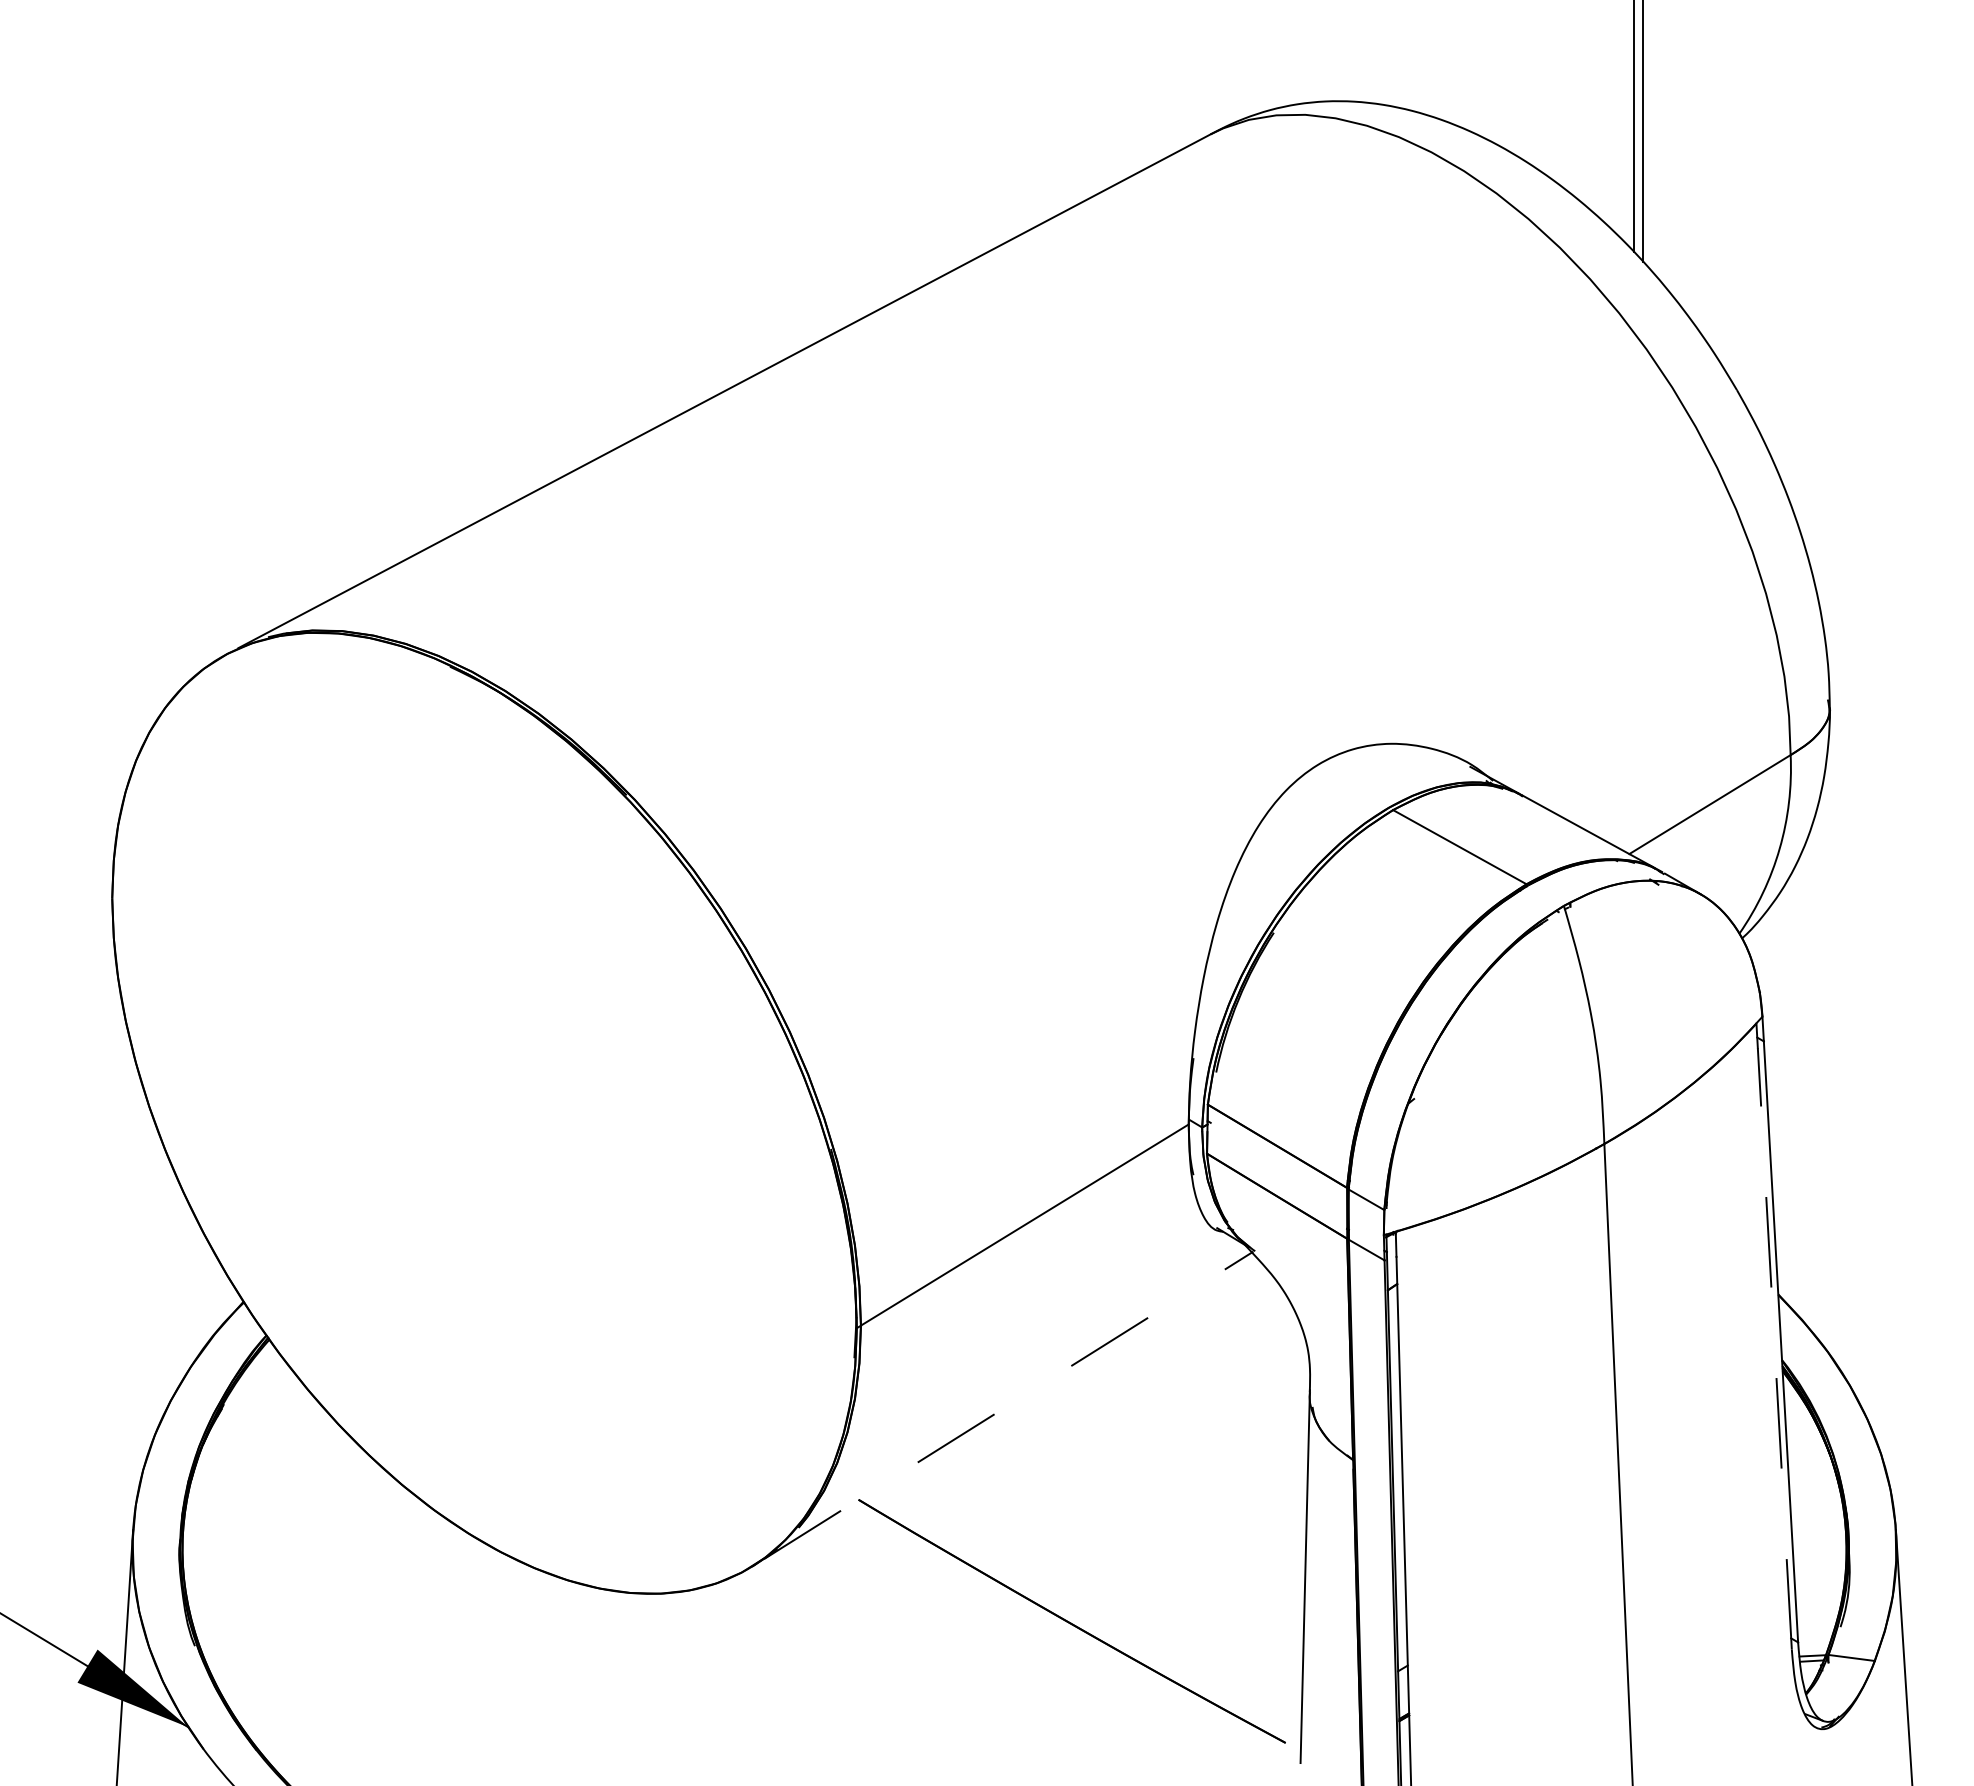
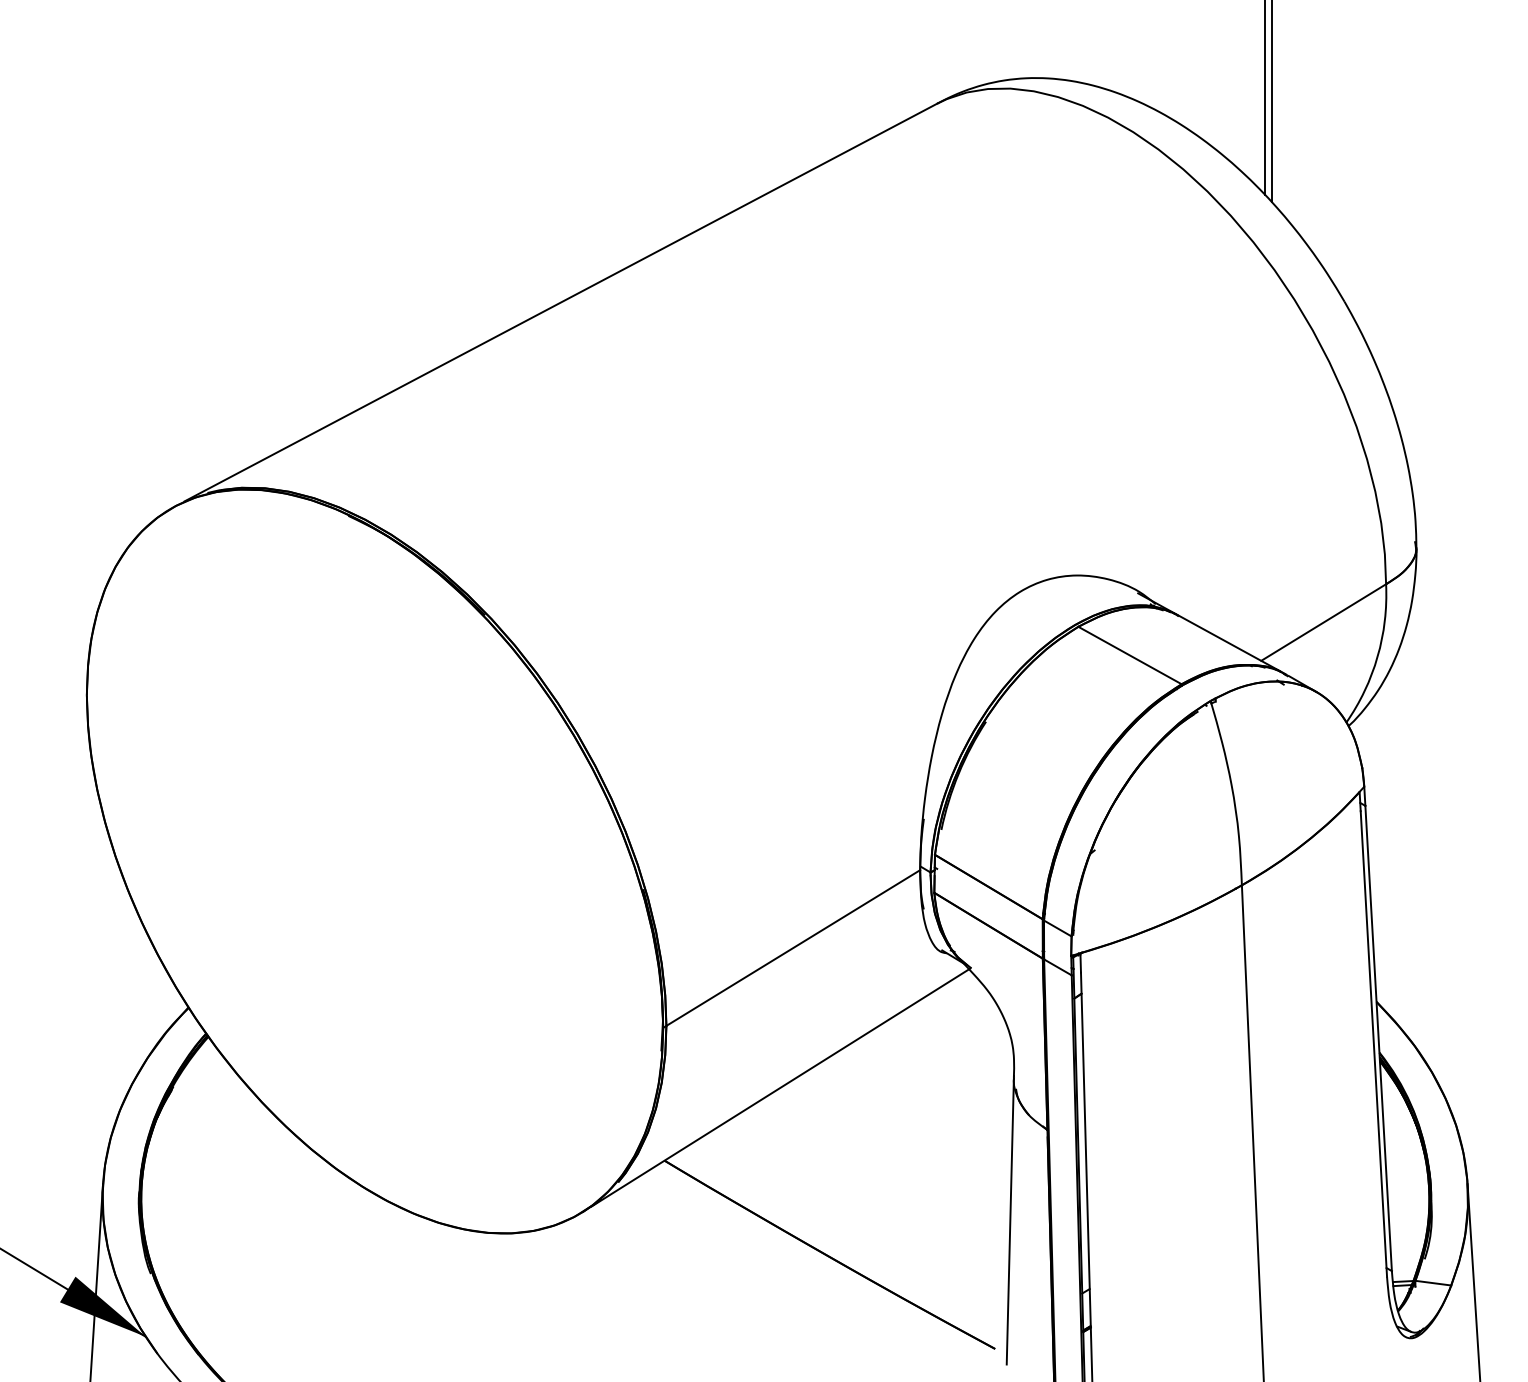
line: (1774, 1348) -> (1373, 1043), dashed -> solid
line: (1008, 1405) -> (780, 1087), dashed -> solid

